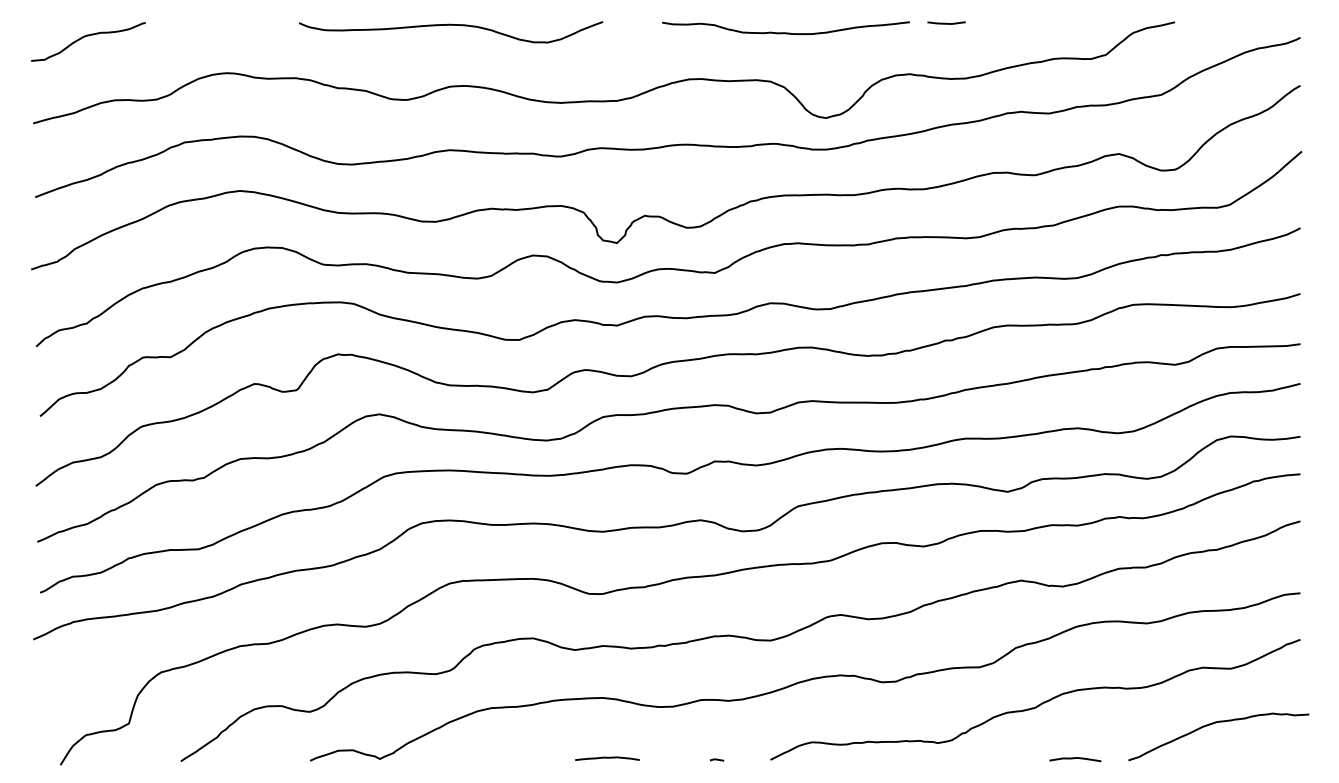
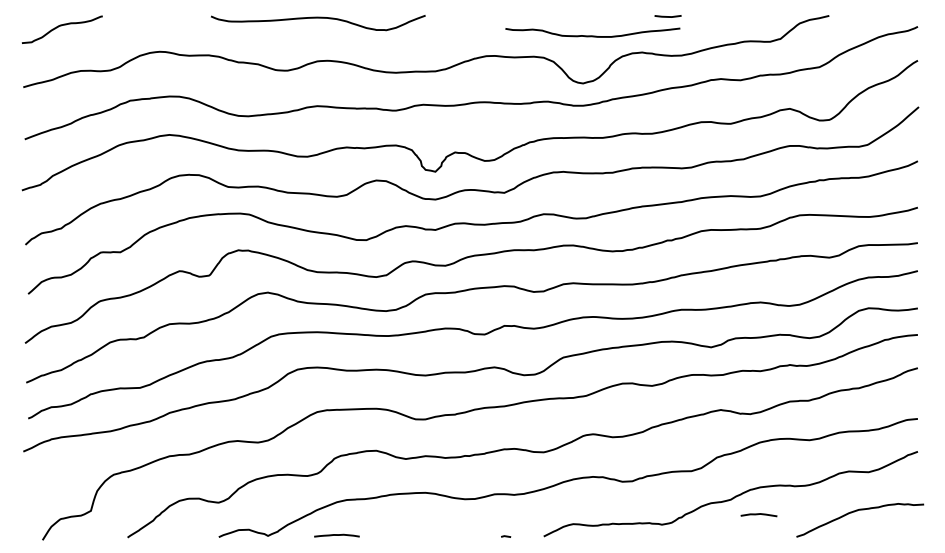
curve: (785, 32) -> (592, 35), moved
curve: (607, 758) -> (336, 535), moved
curve: (1075, 758) -> (759, 514), moved

